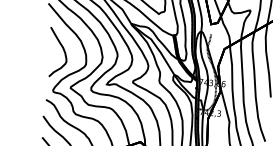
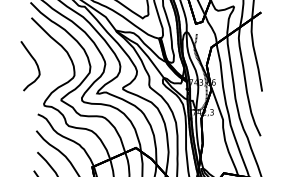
curve: (63, 50) -> (35, 63), moved

